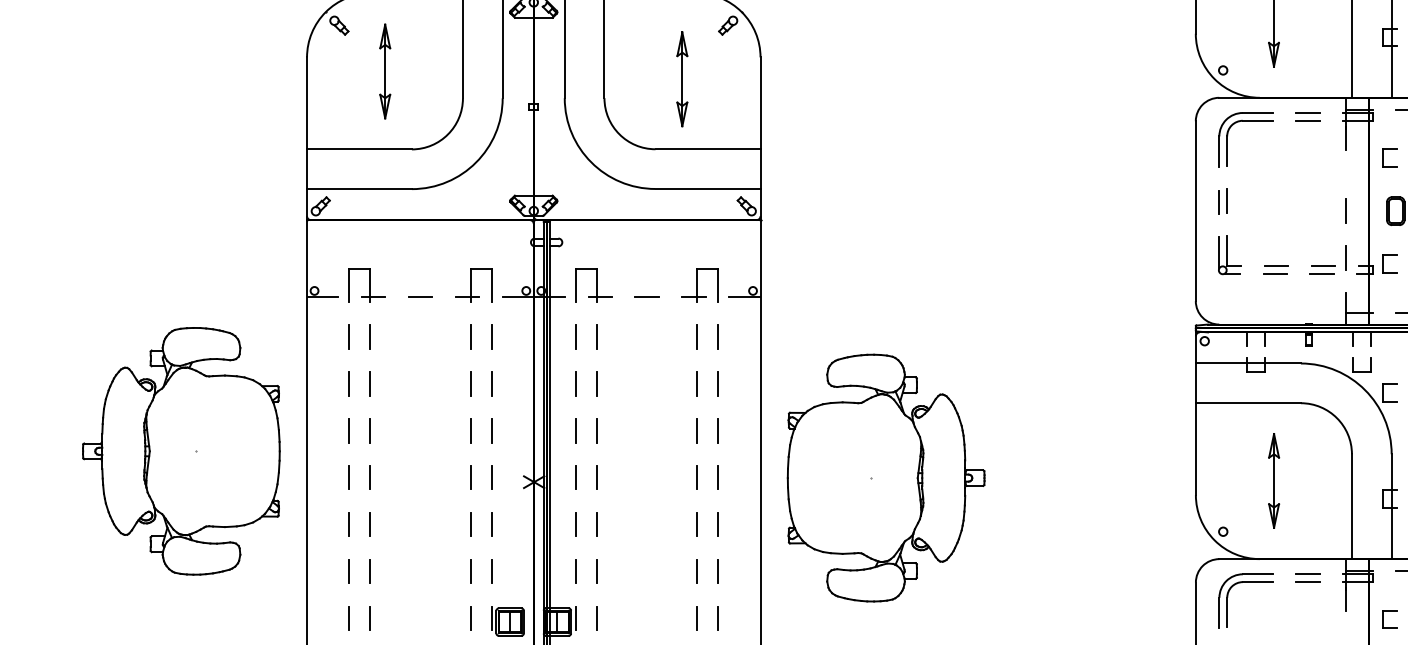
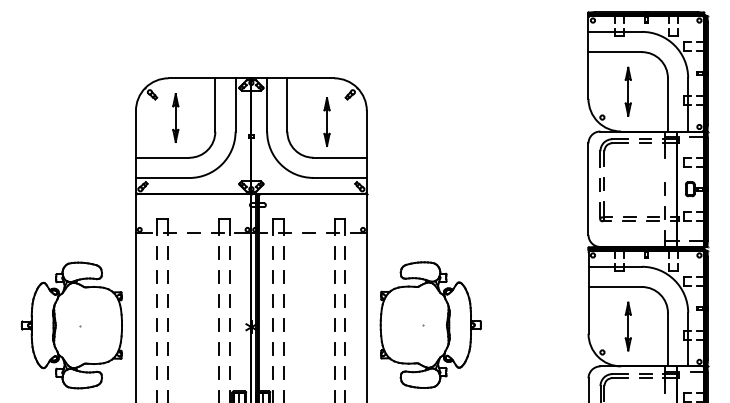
part: (180, 451) -> (71, 325), moved

